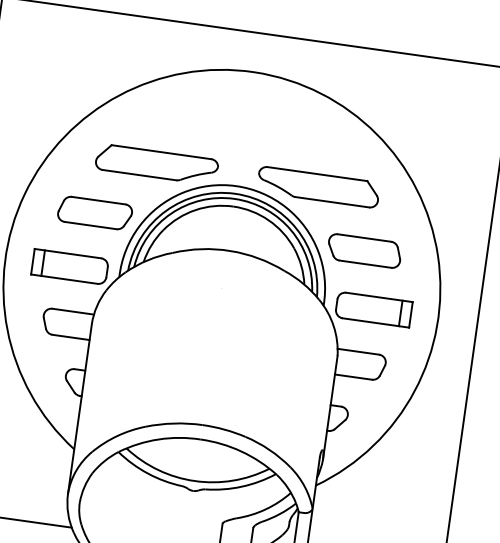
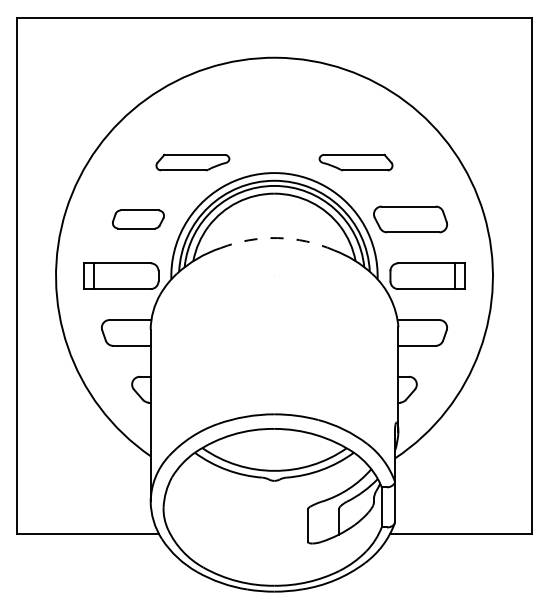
part: (156, 164) -> (192, 162), size x0.6
part: (317, 186) -> (355, 162), size x0.6
part: (95, 213) -> (138, 219), size x0.7
arc: (230, 251) -> (277, 238), solid -> dashed

